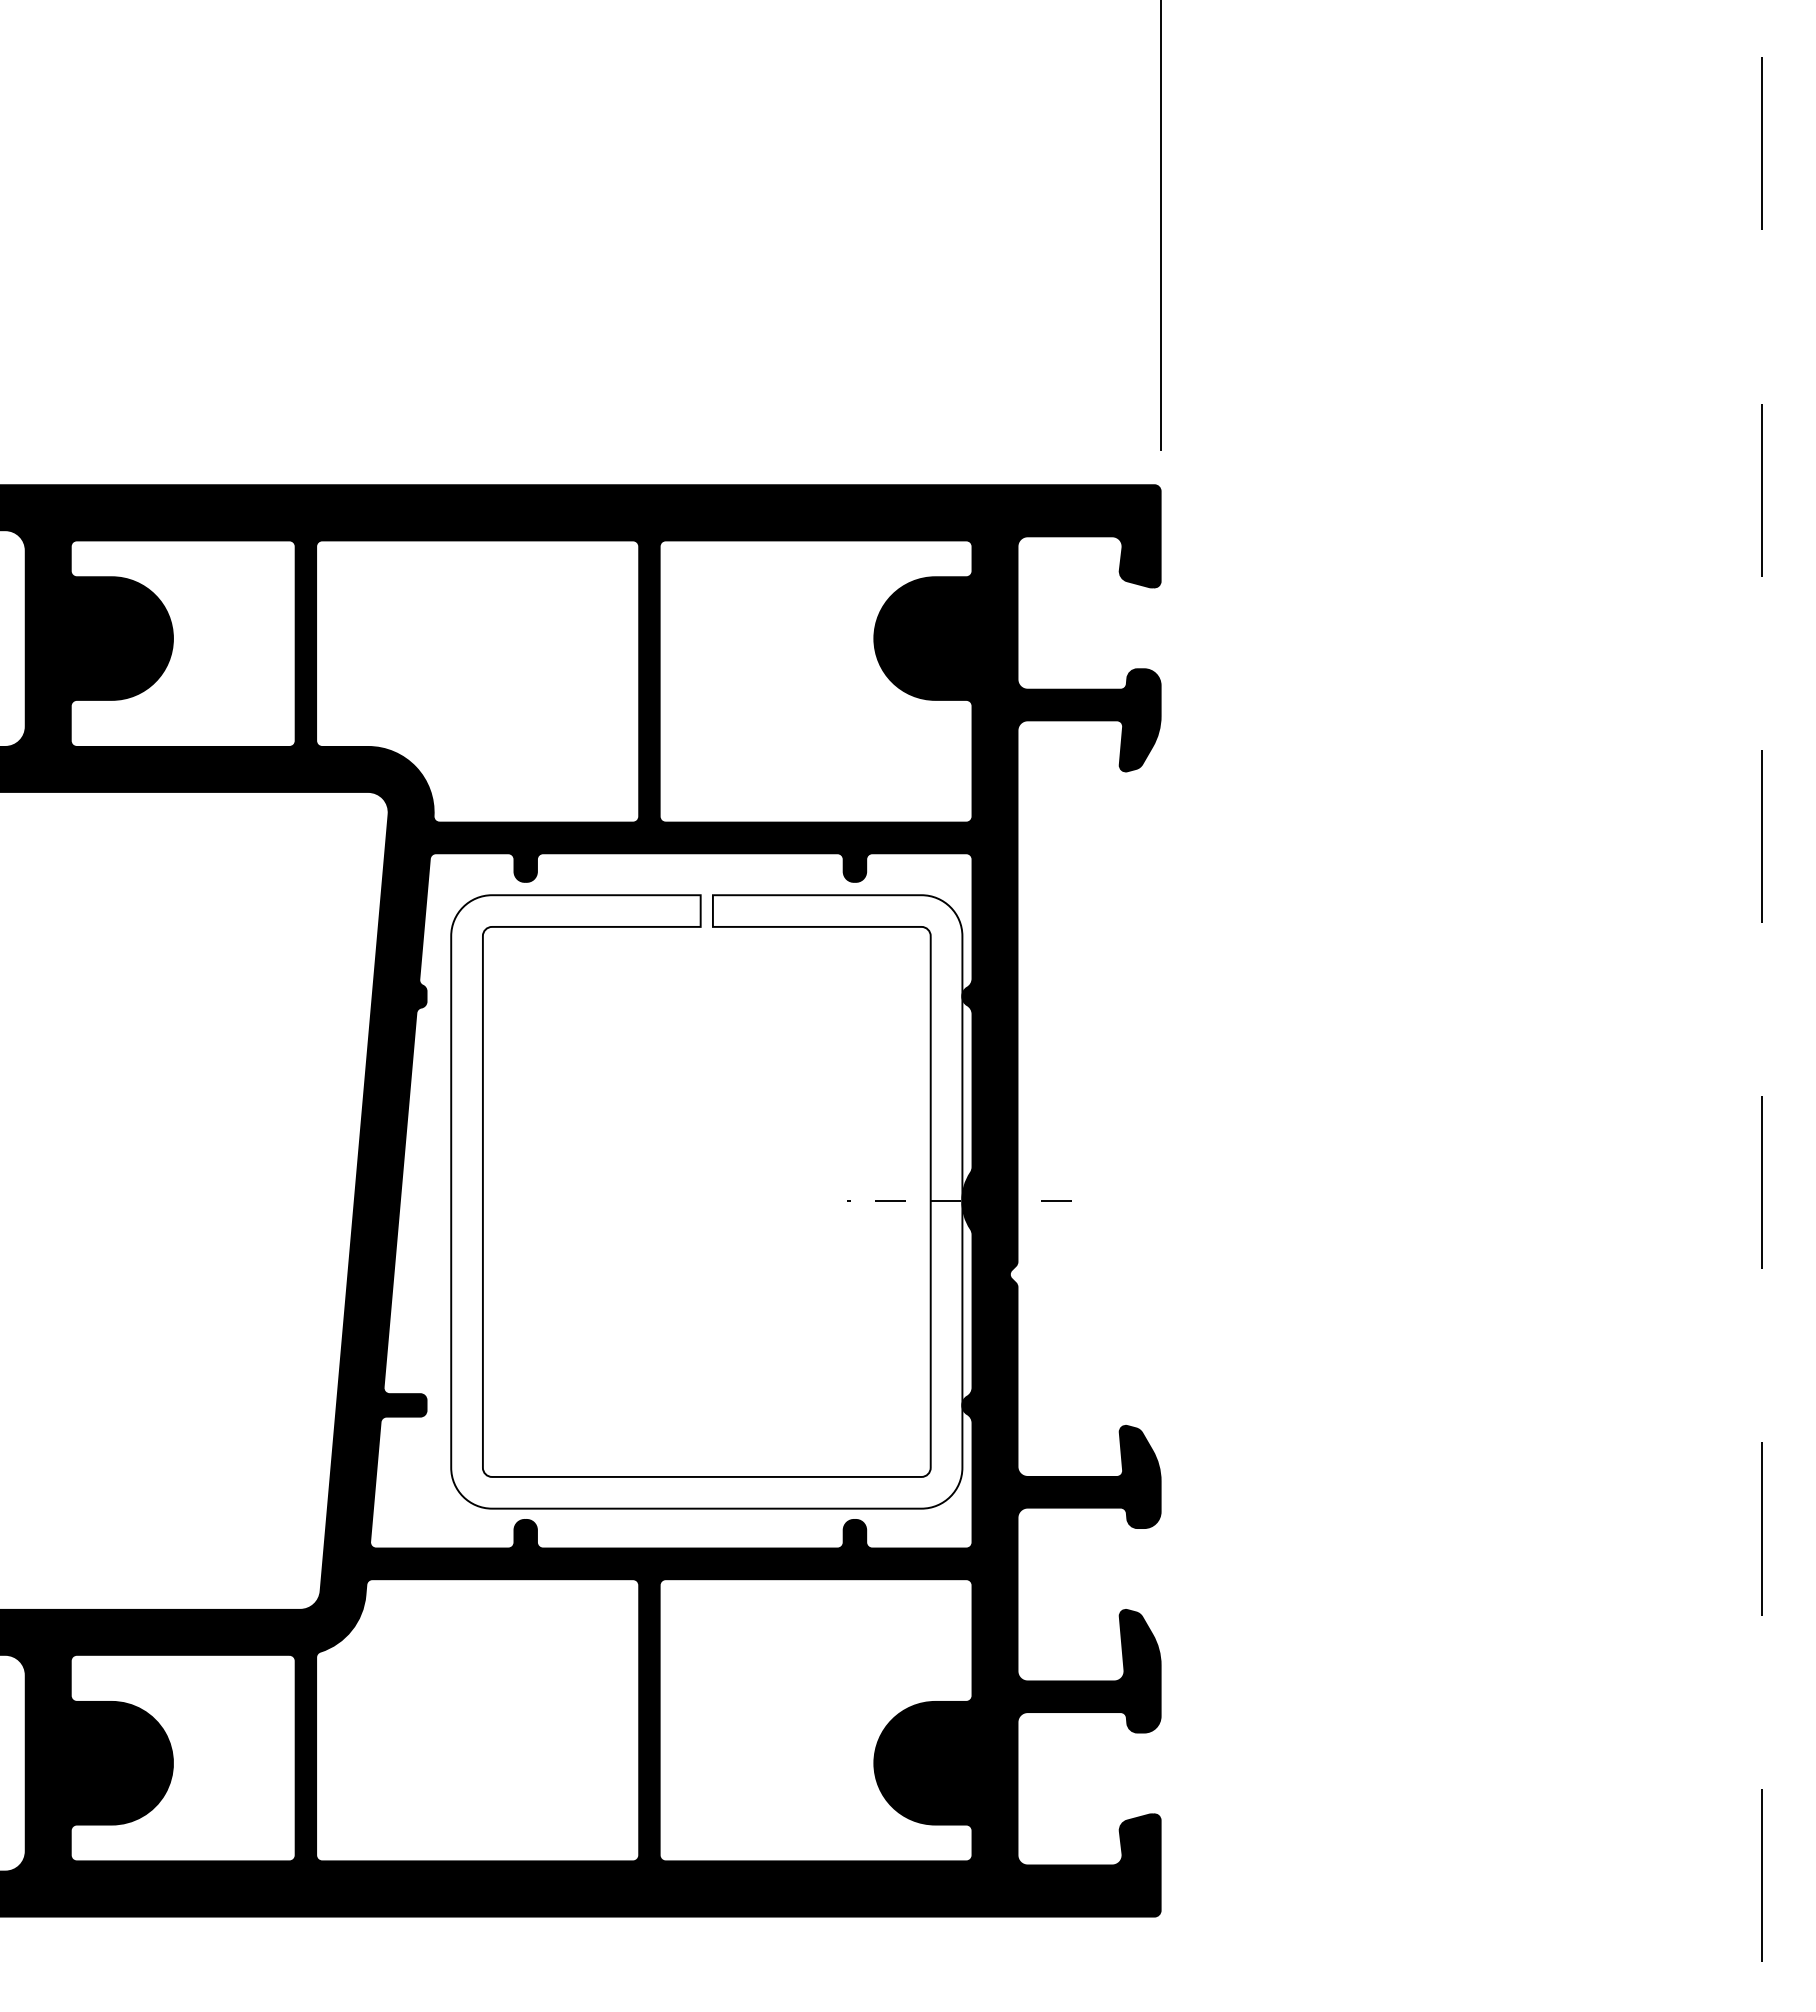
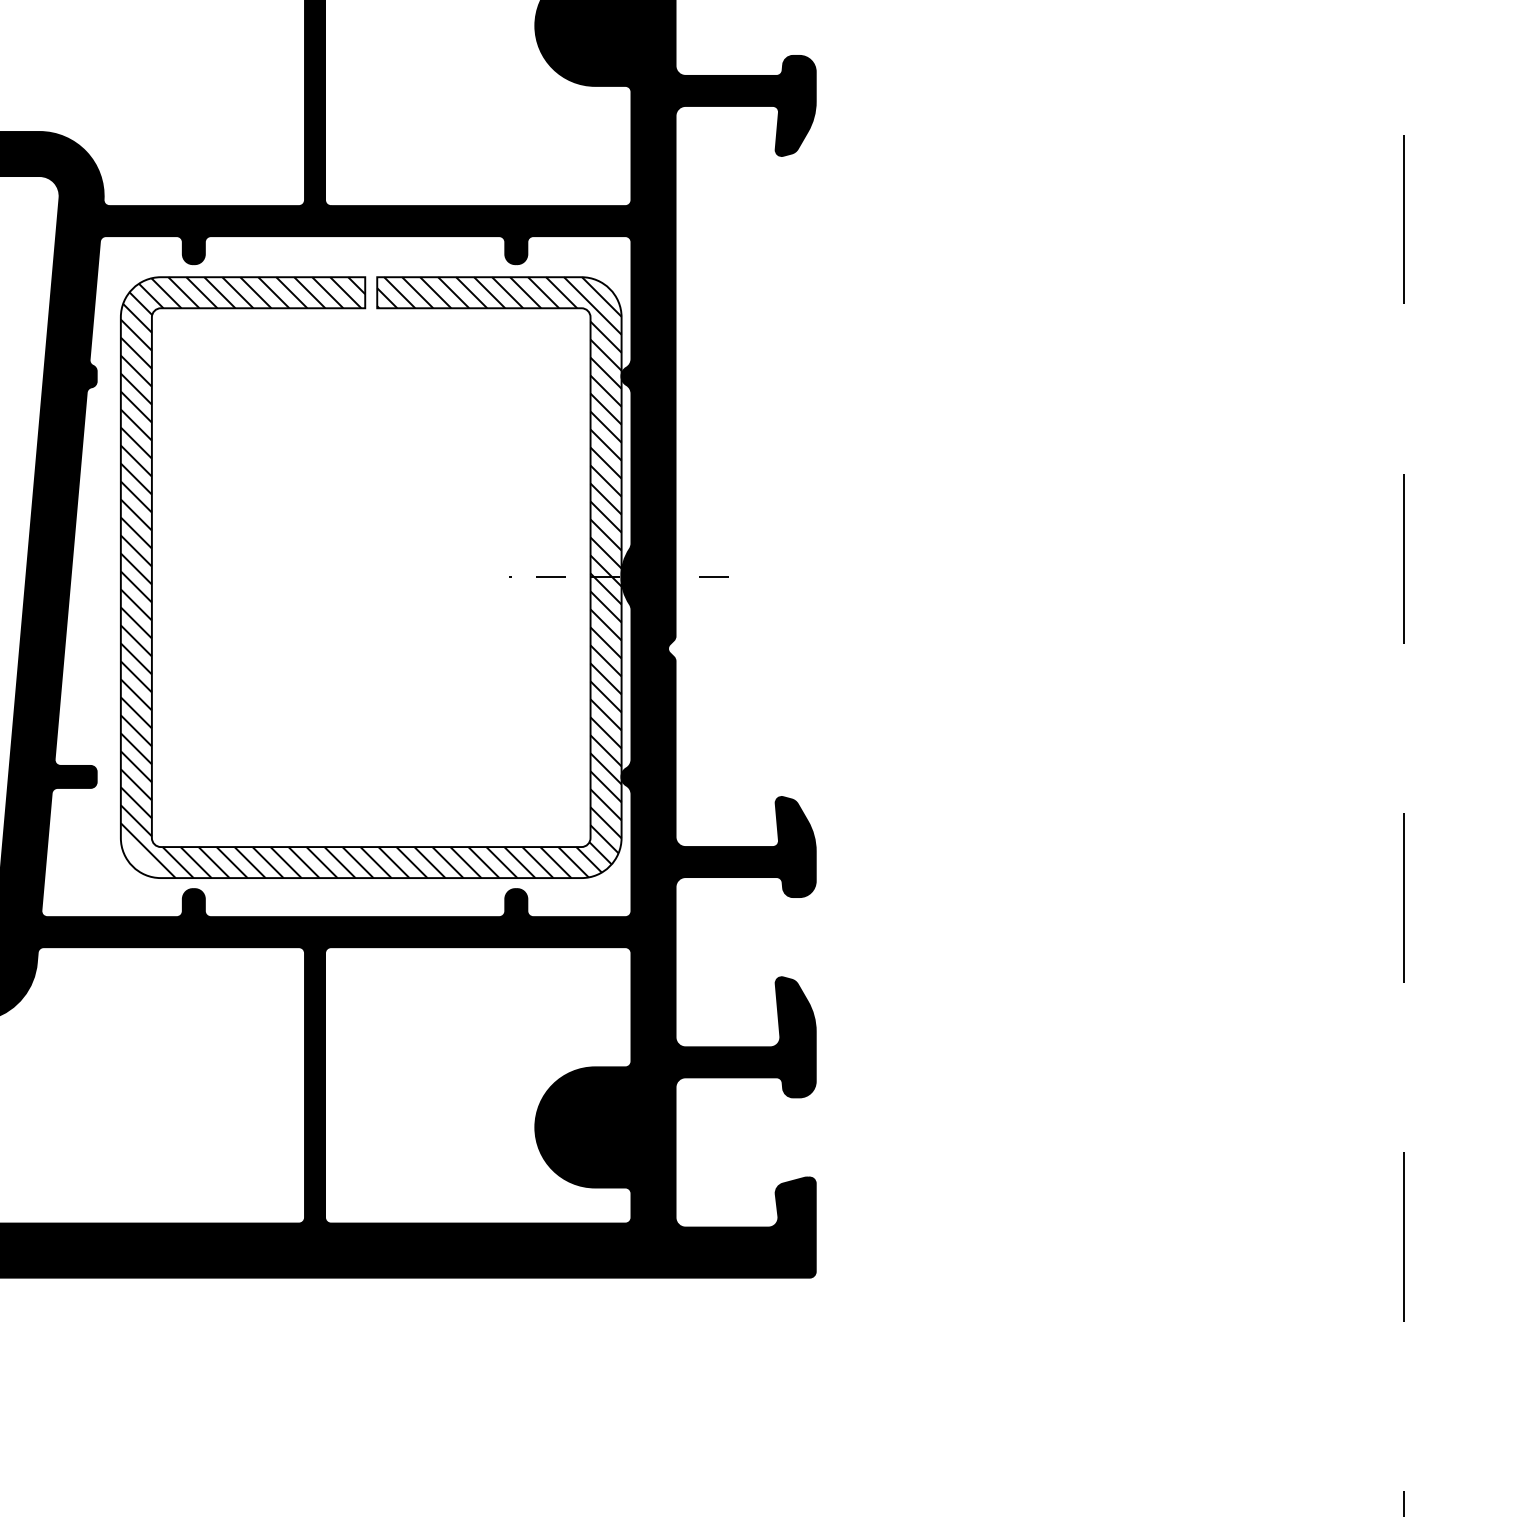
hatch: (706, 1201) -> (370, 577), added

